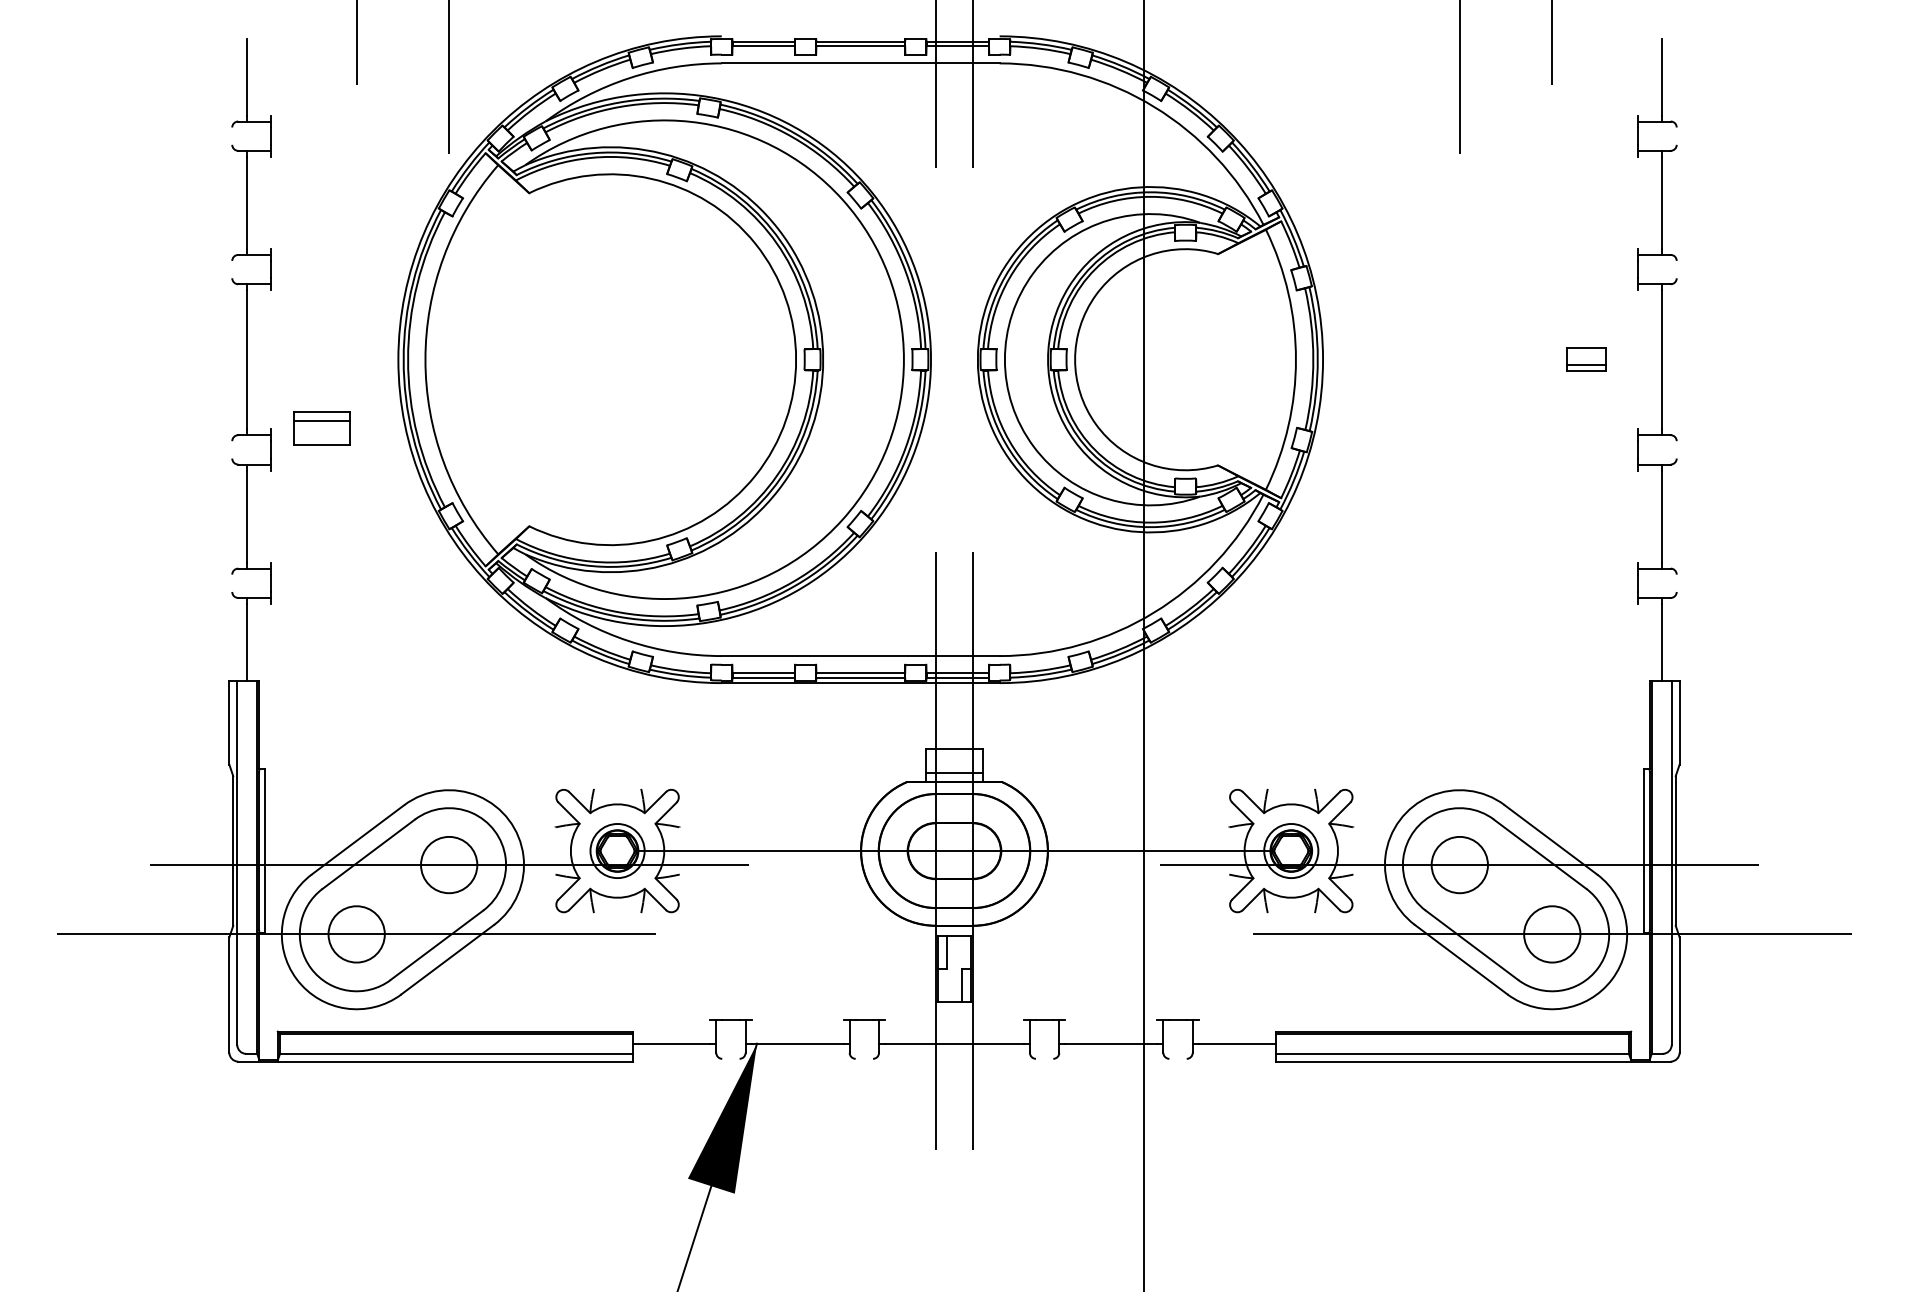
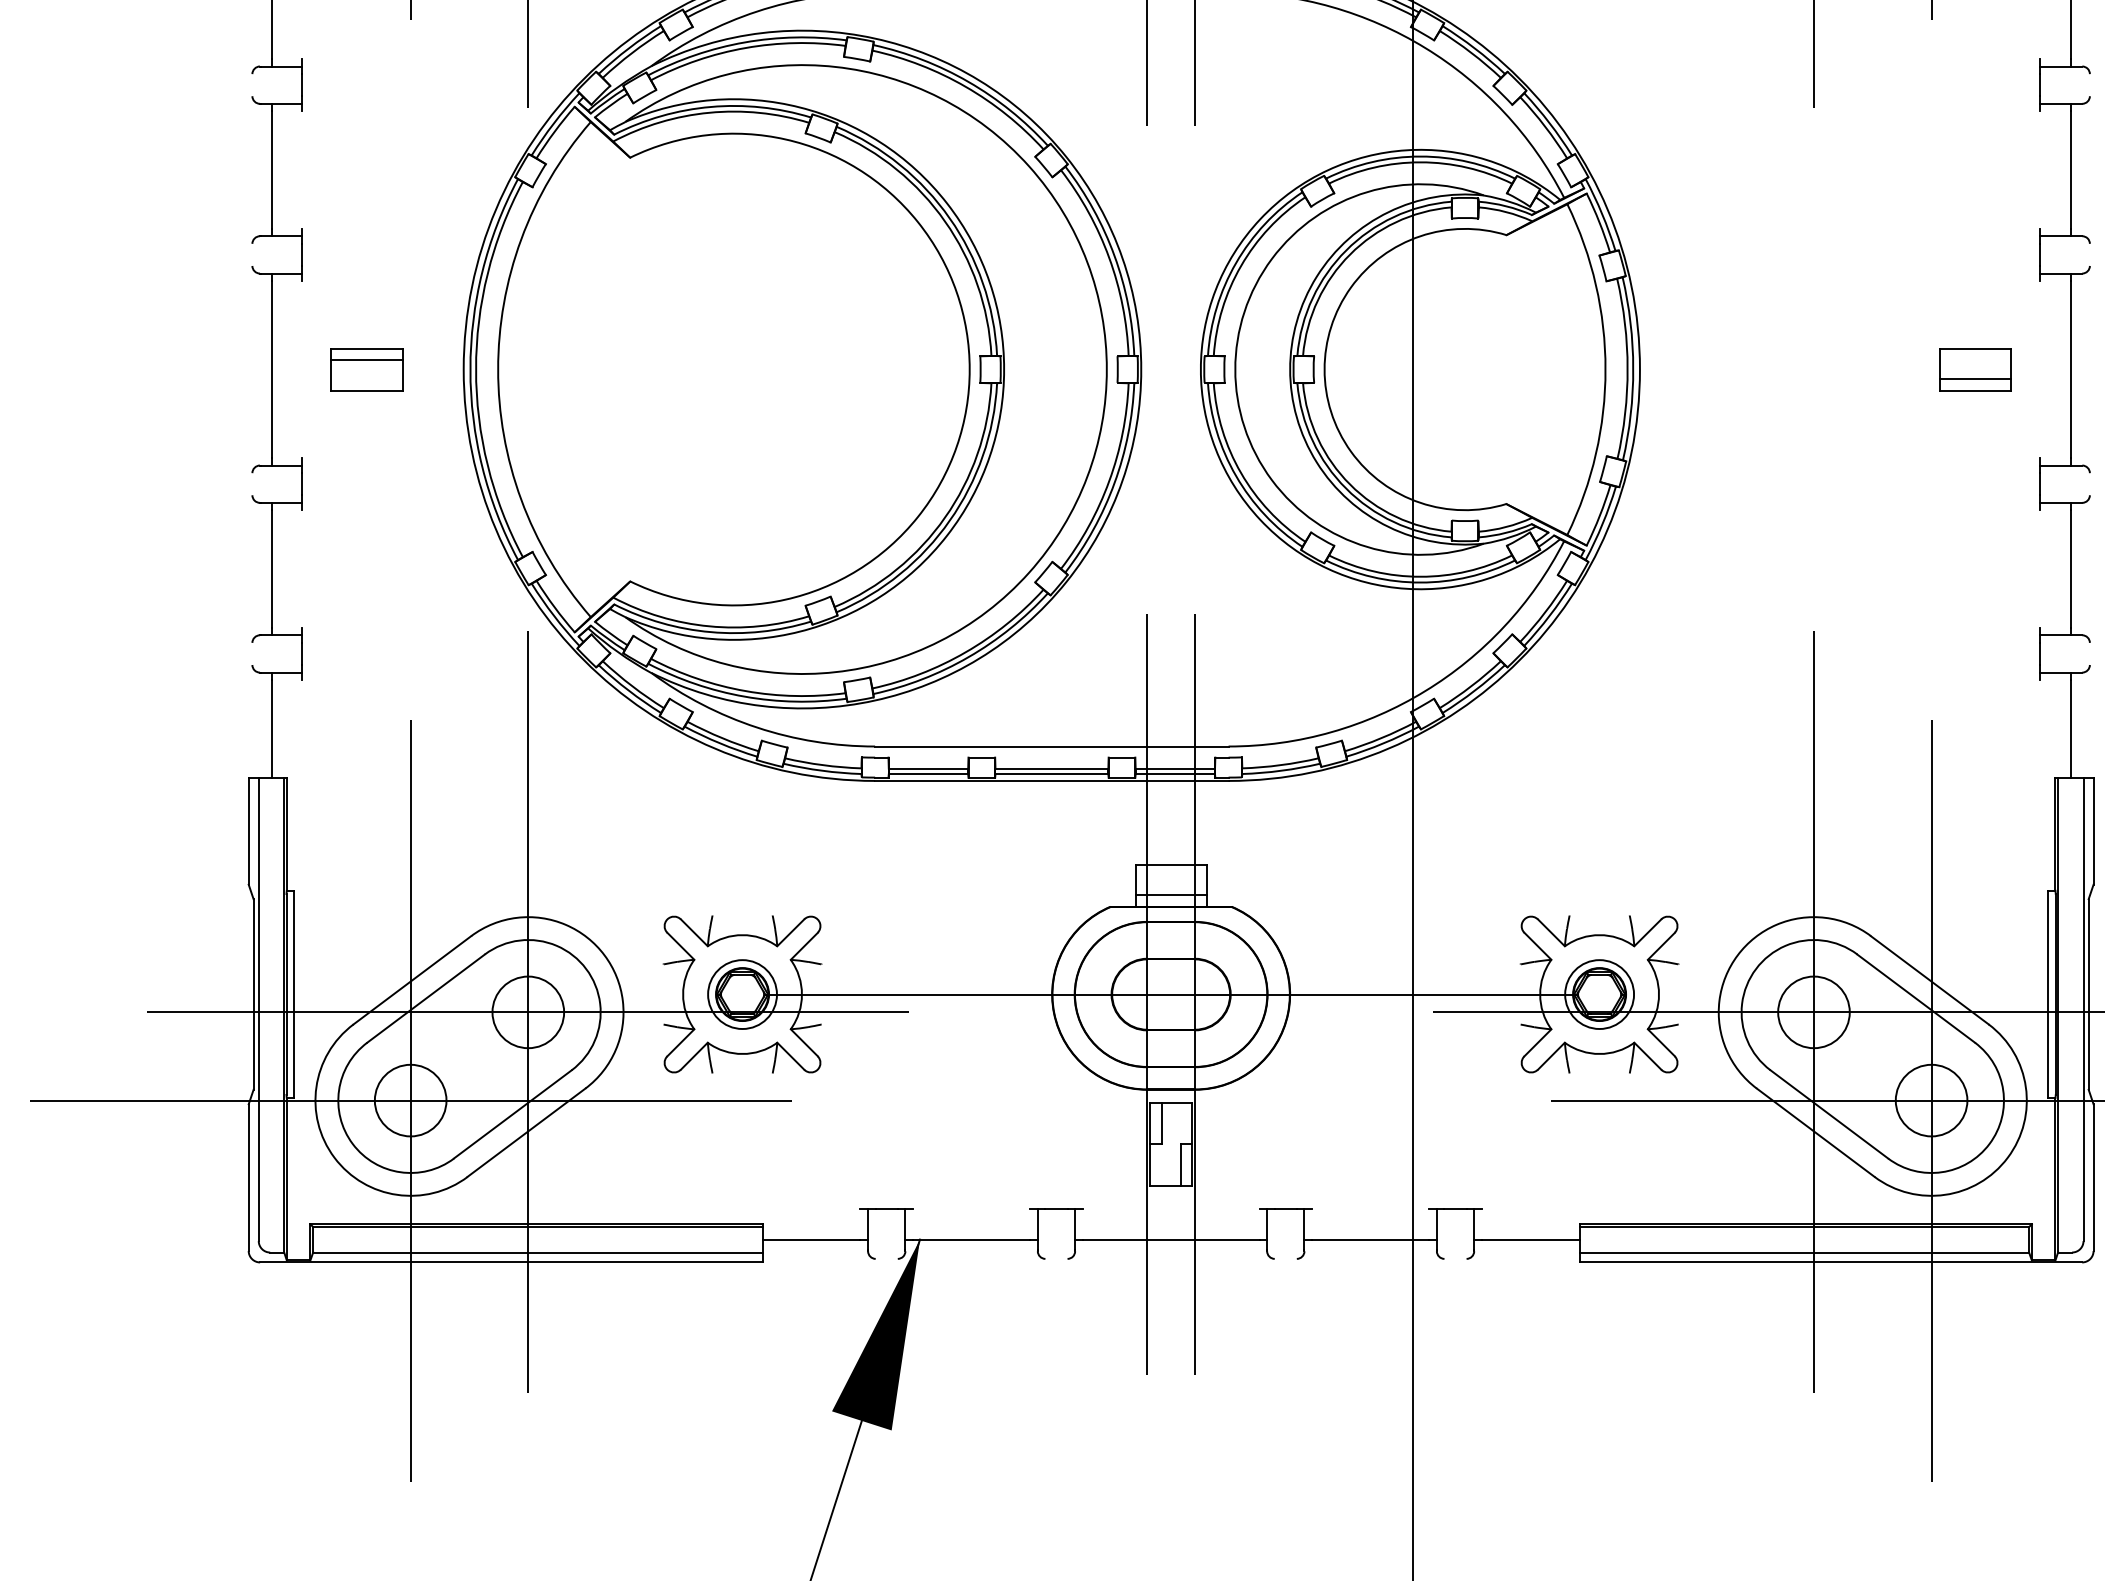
part: (1586, 359) -> (1975, 369), size x1.43
part: (321, 428) -> (365, 369), moved
line: (449, 864) -> (528, 1011), added
line: (1459, 864) -> (1813, 1011), added
line: (356, 933) -> (410, 1099), added
line: (1552, 933) -> (1931, 1099), added

